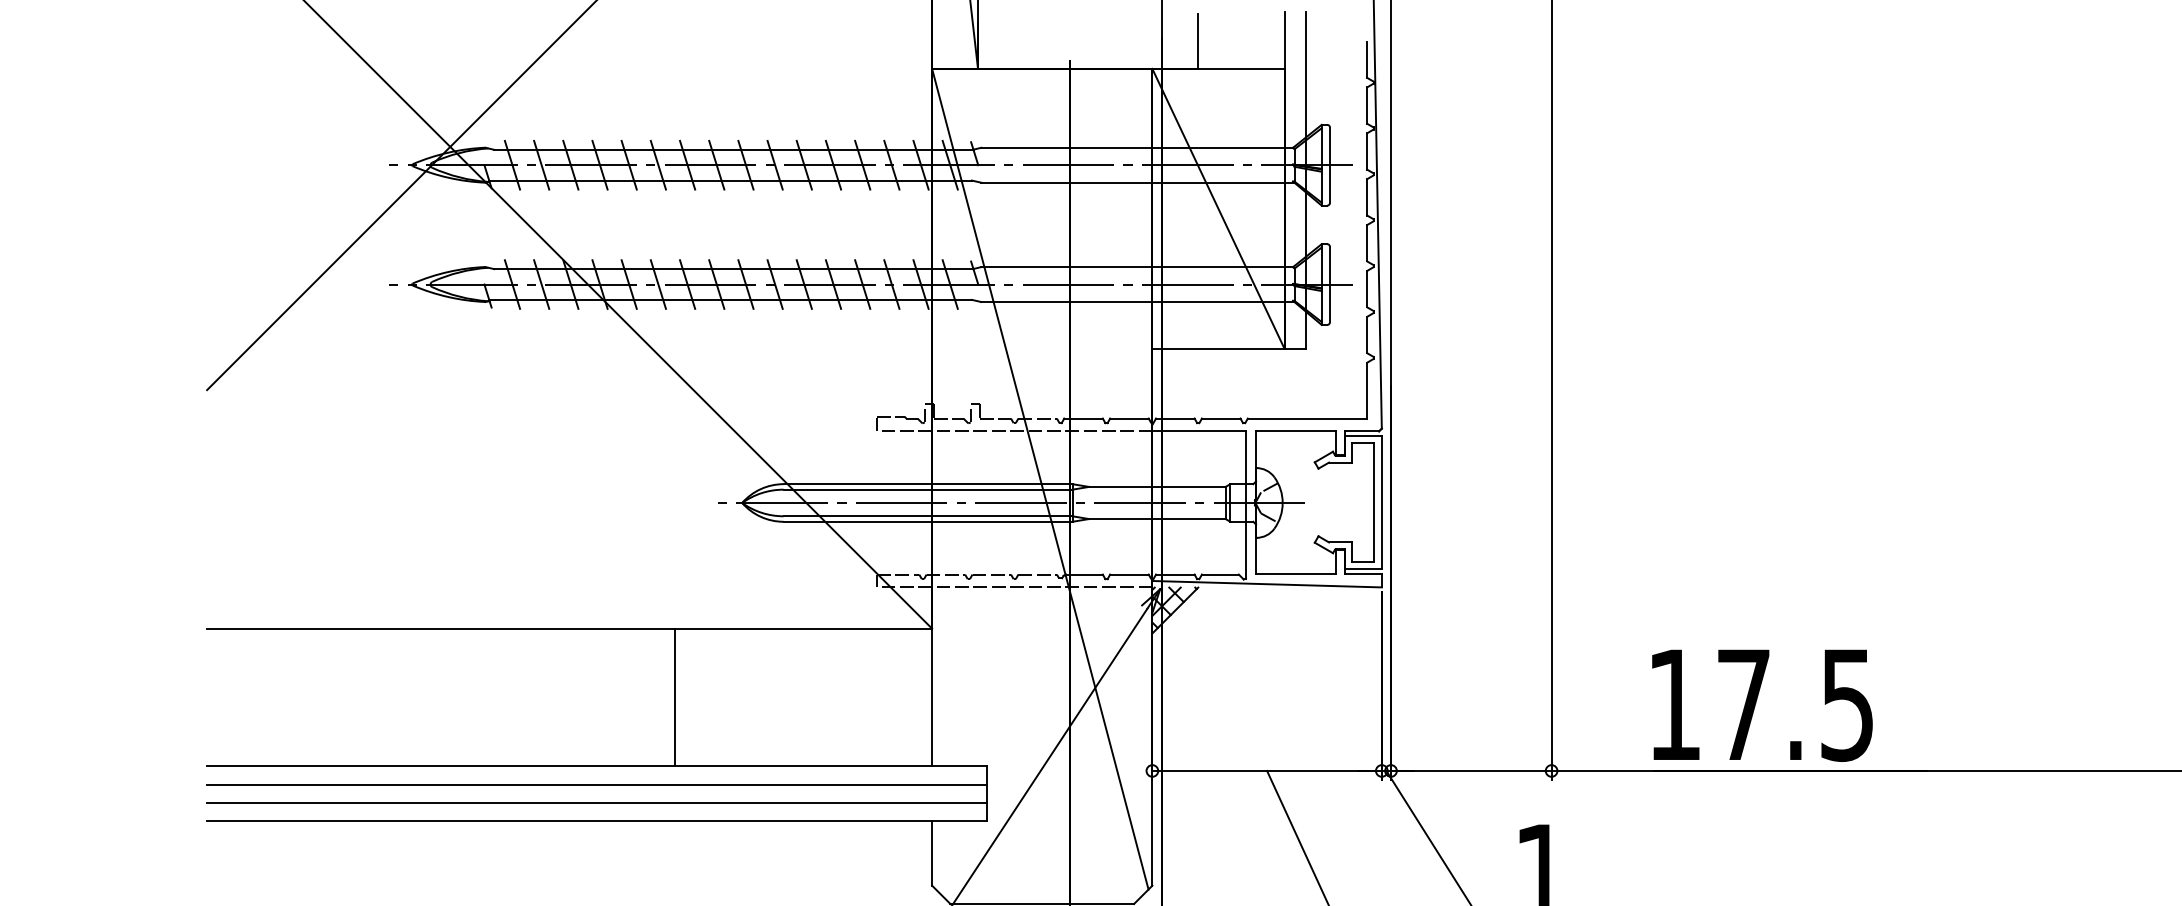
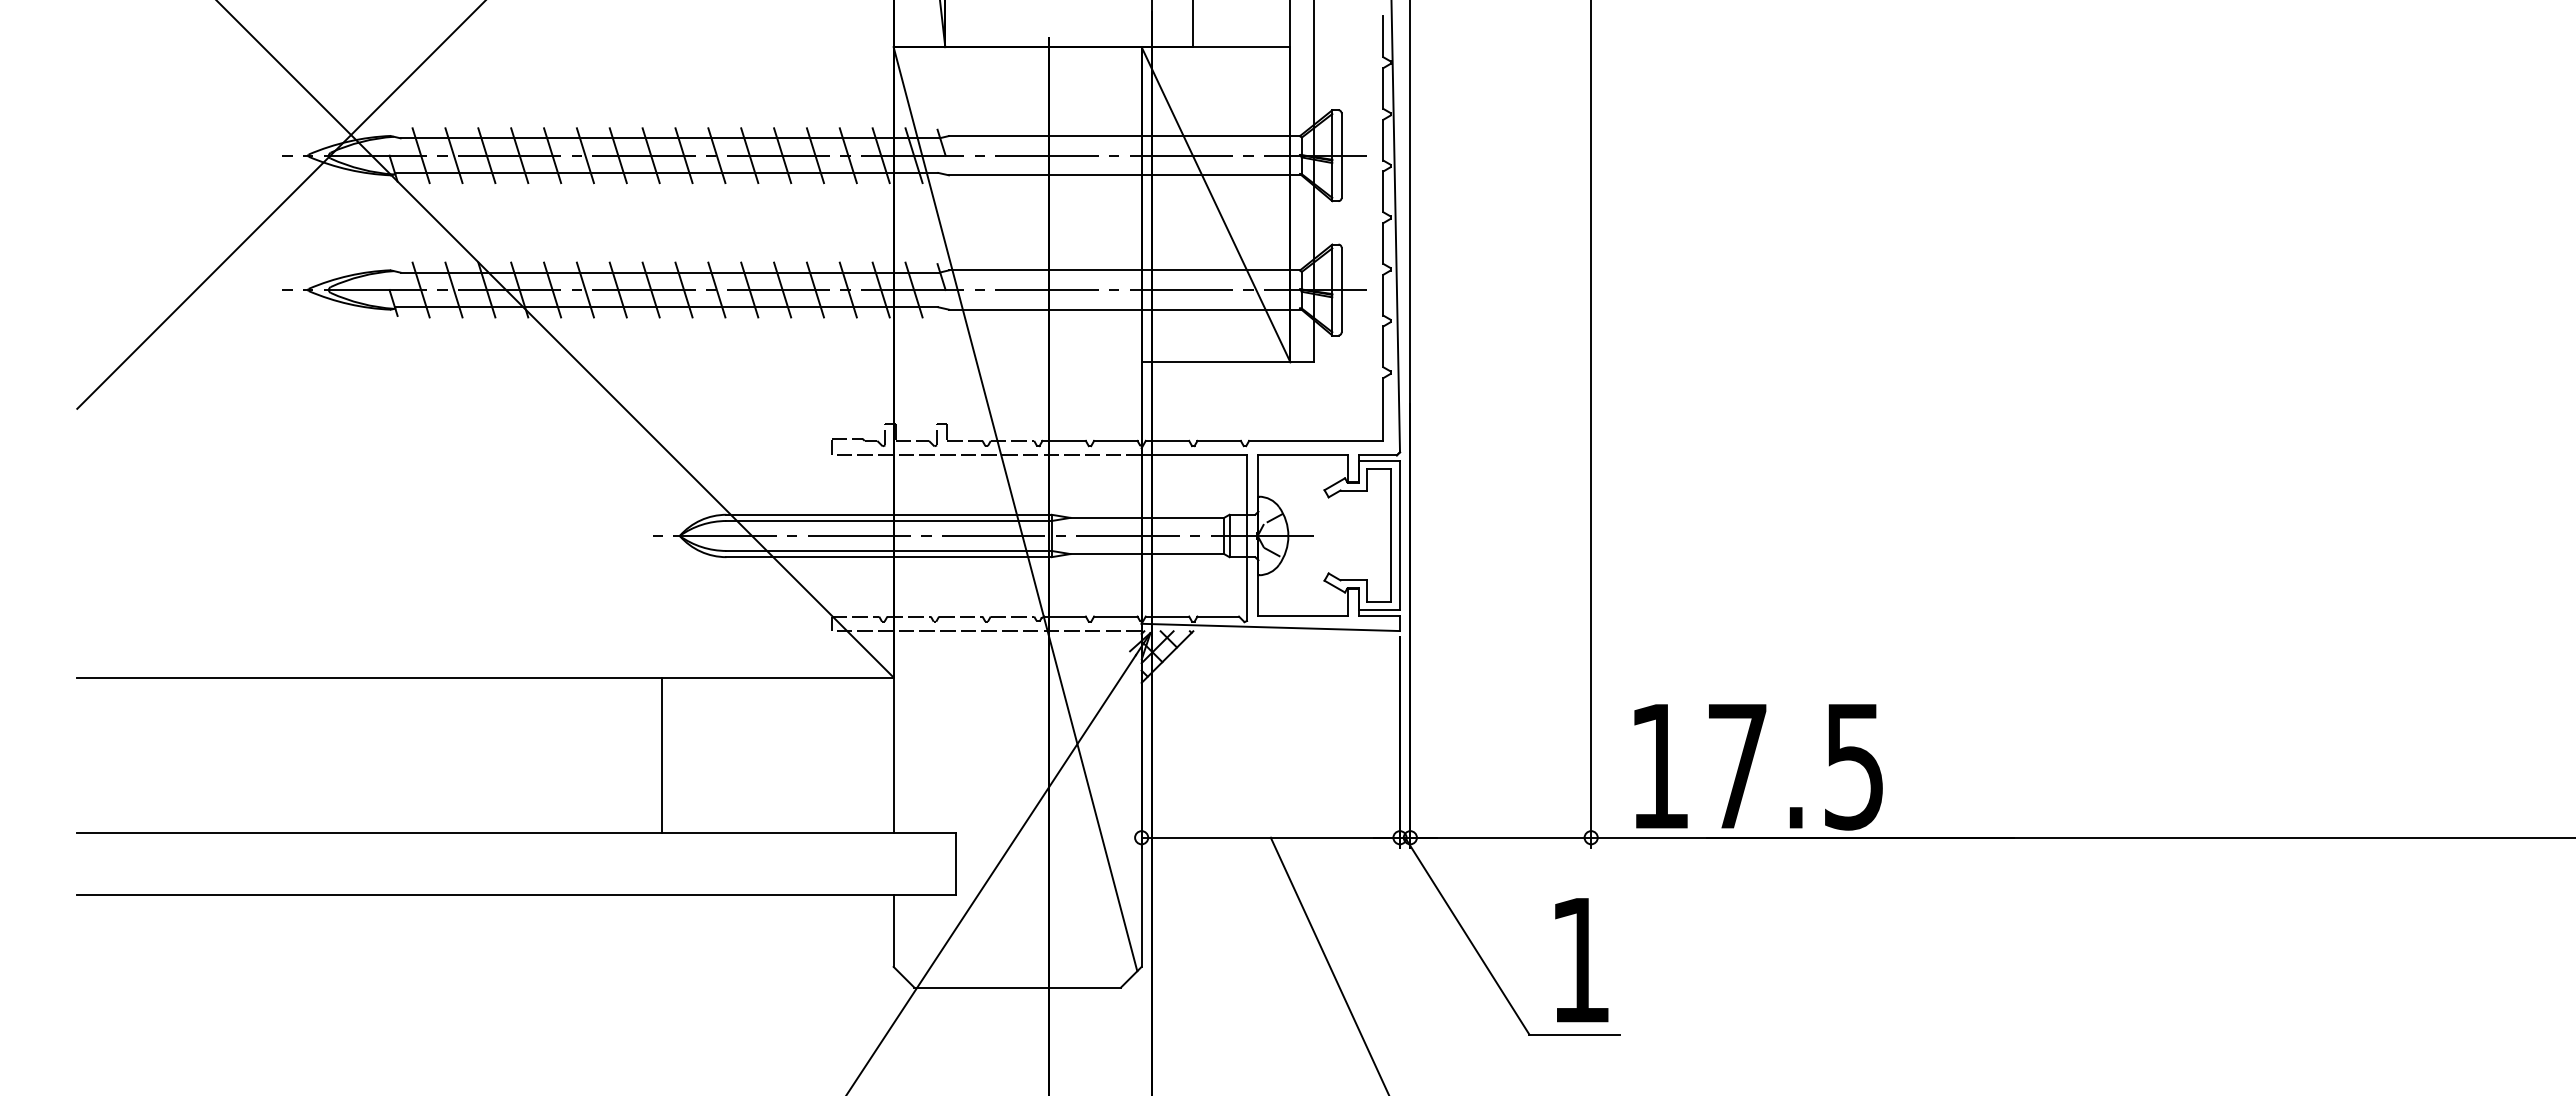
line: (675, 697) -> (662, 754), moved
text: (1762, 705) -> (1758, 767), moved
line: (597, 784) -> (516, 853), removed
line: (597, 802) -> (516, 873), removed

